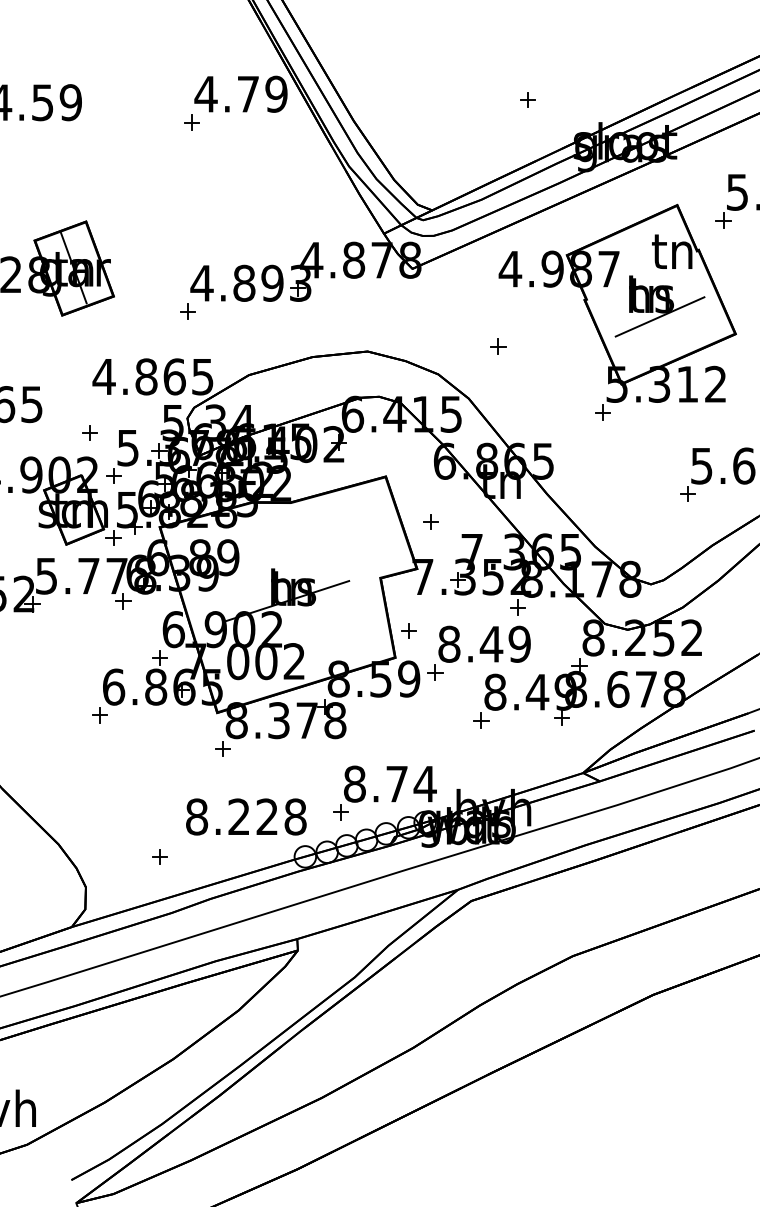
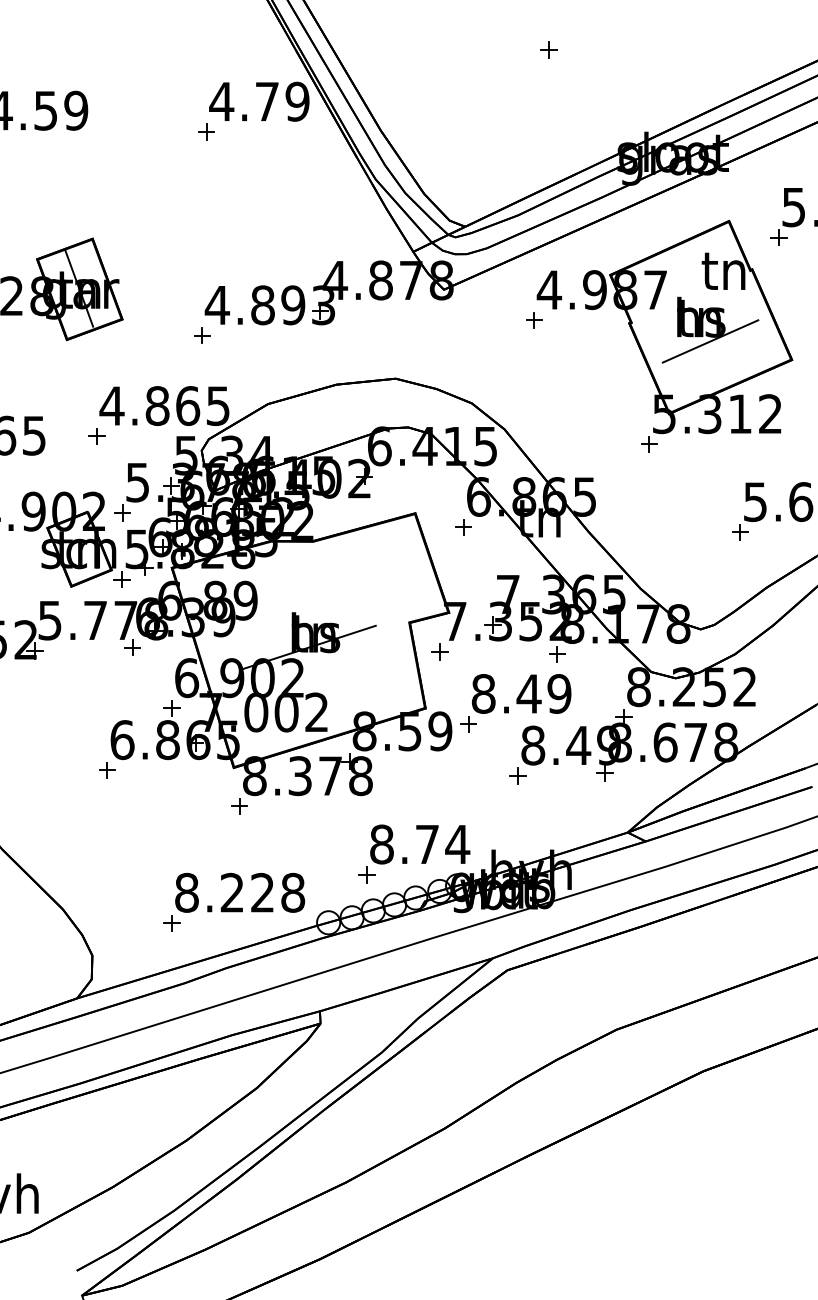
part: (527, 99) -> (548, 49), moved
part: (498, 346) -> (534, 320), moved
part: (89, 433) -> (96, 436), moved
part: (430, 522) -> (463, 527), moved
part: (408, 630) -> (439, 651), moved
text: (246, 816) -> (240, 892), moved

